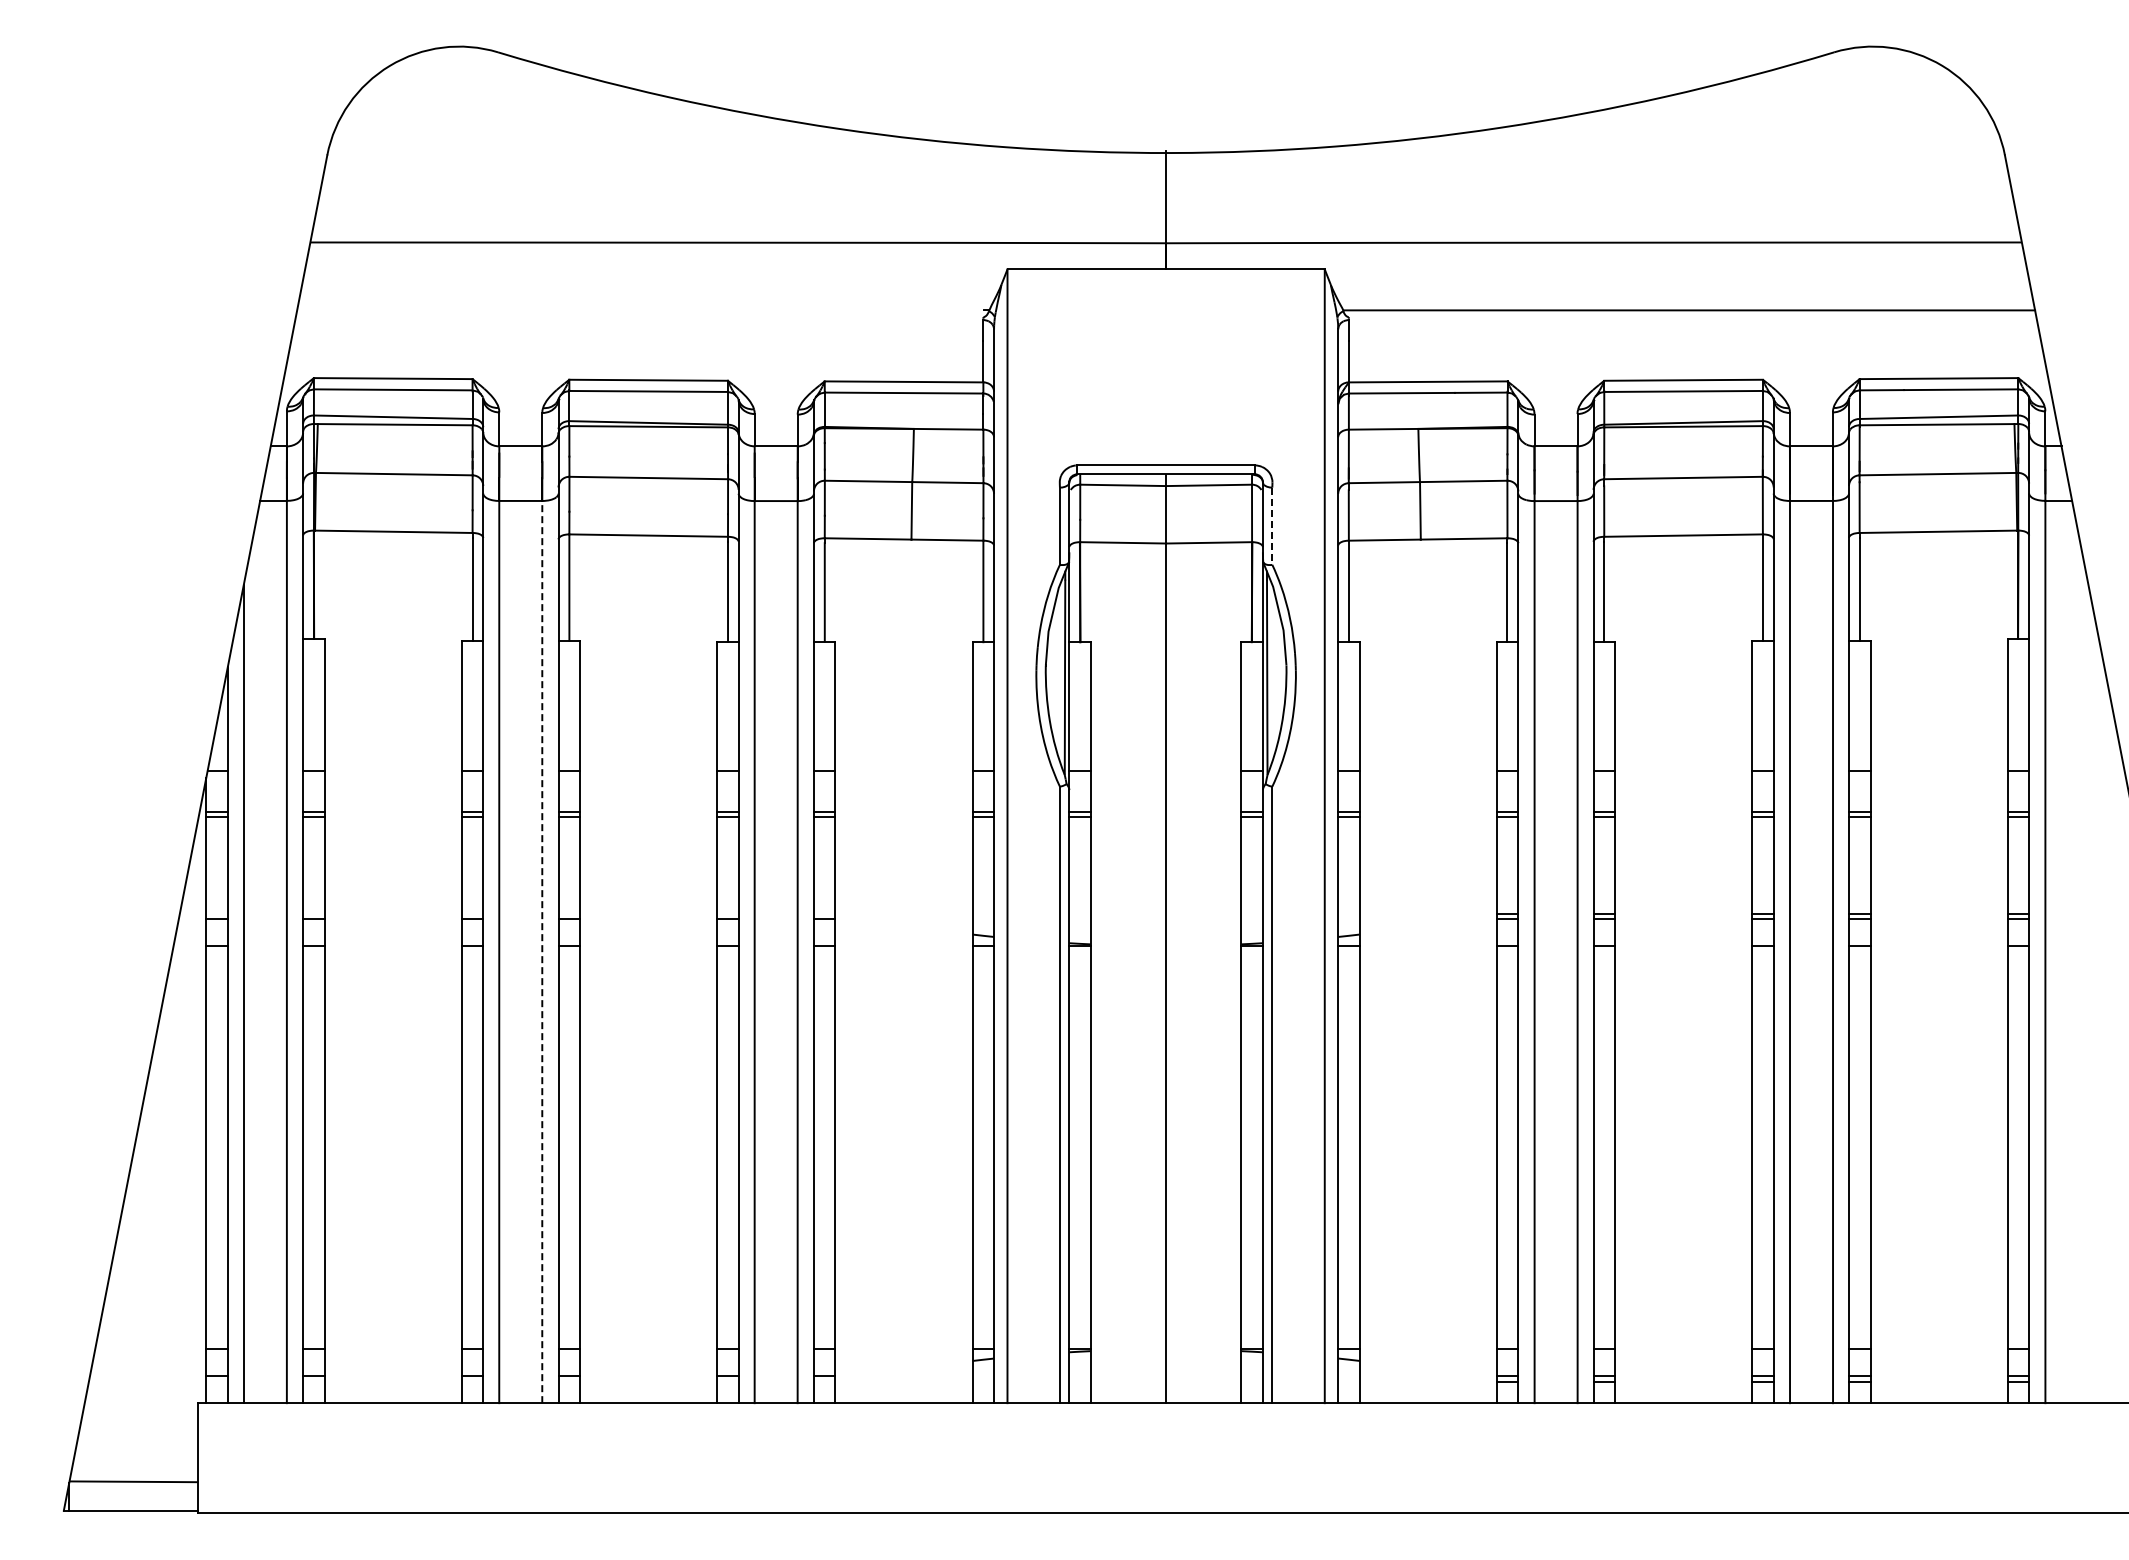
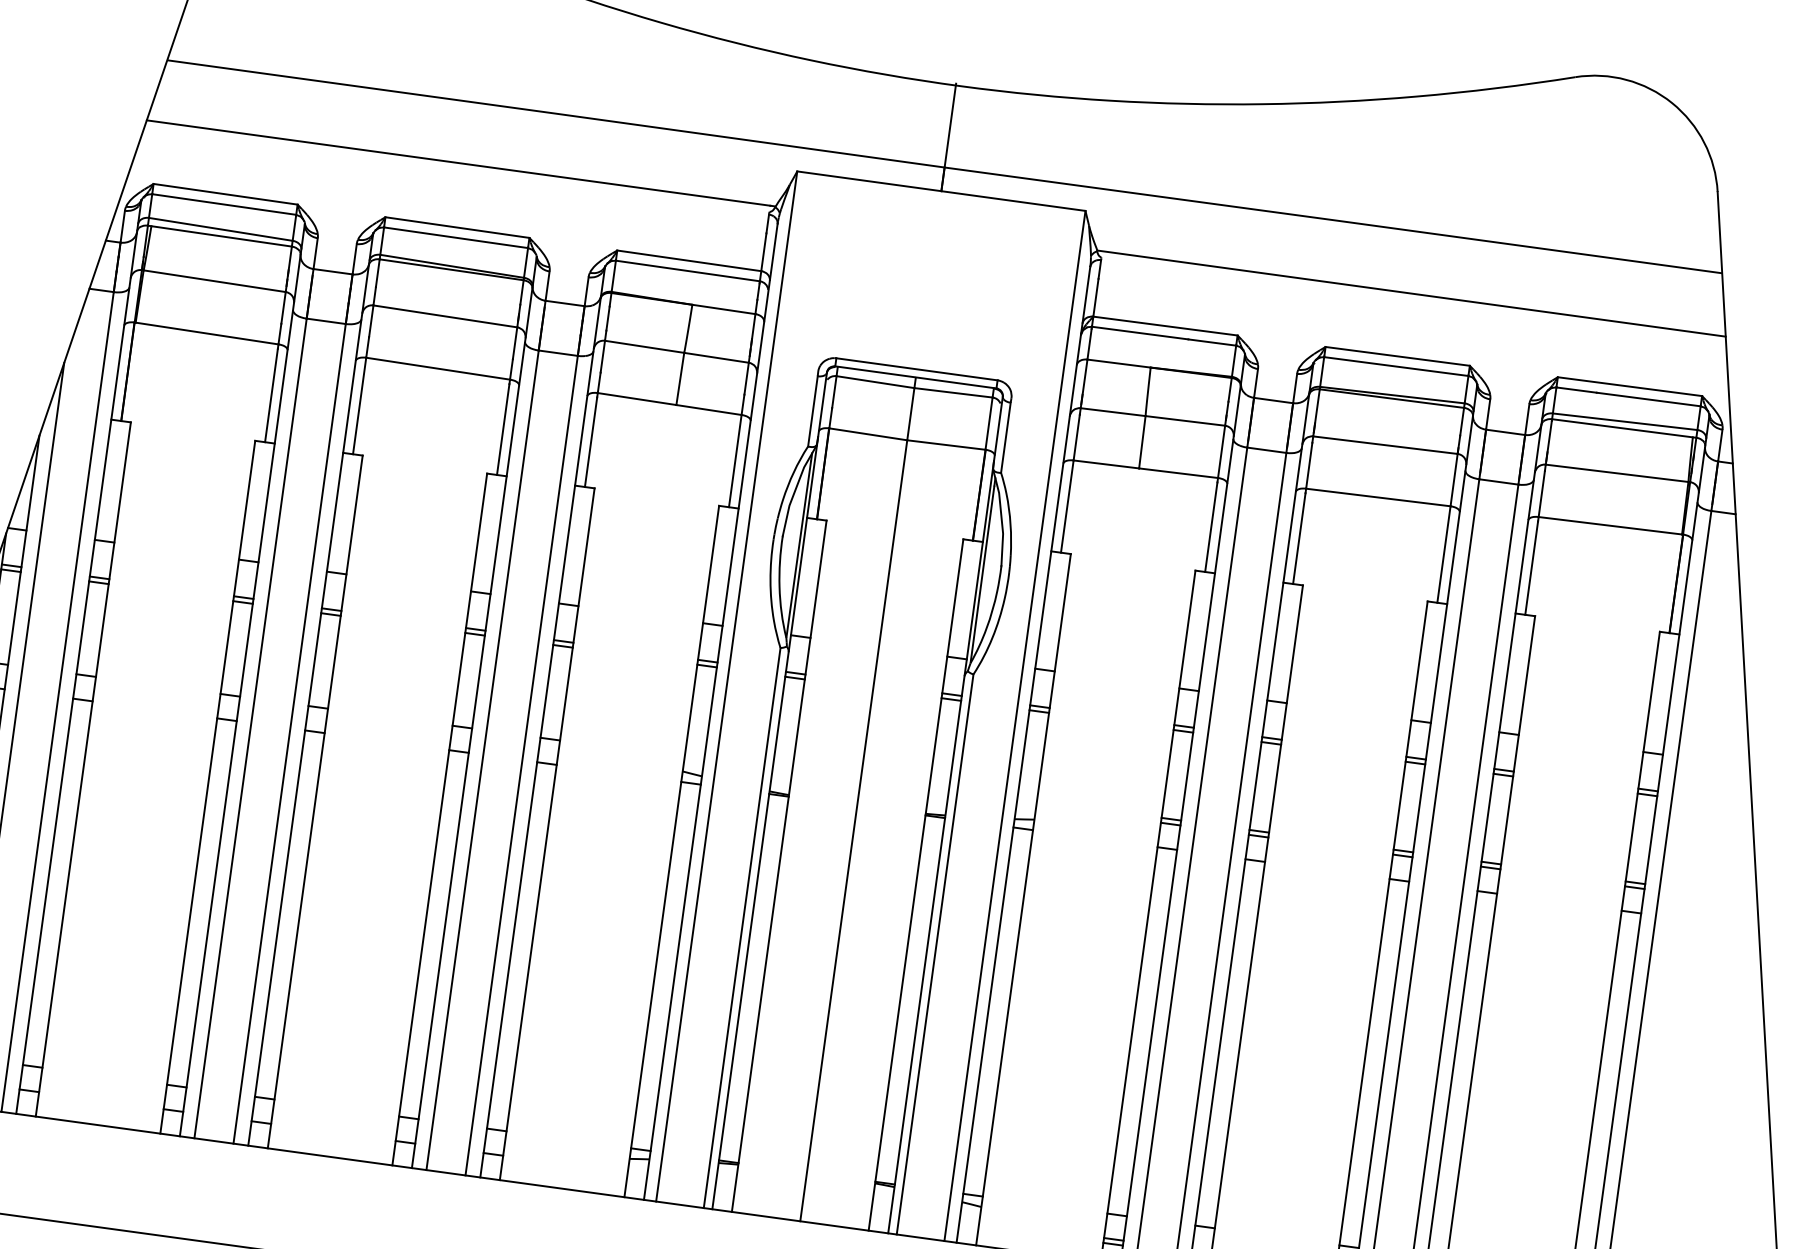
line: (640, 310) -> (458, 163), added
line: (1272, 526) -> (1006, 438), dashed -> solid
line: (542, 951) -> (289, 733), dashed -> solid

